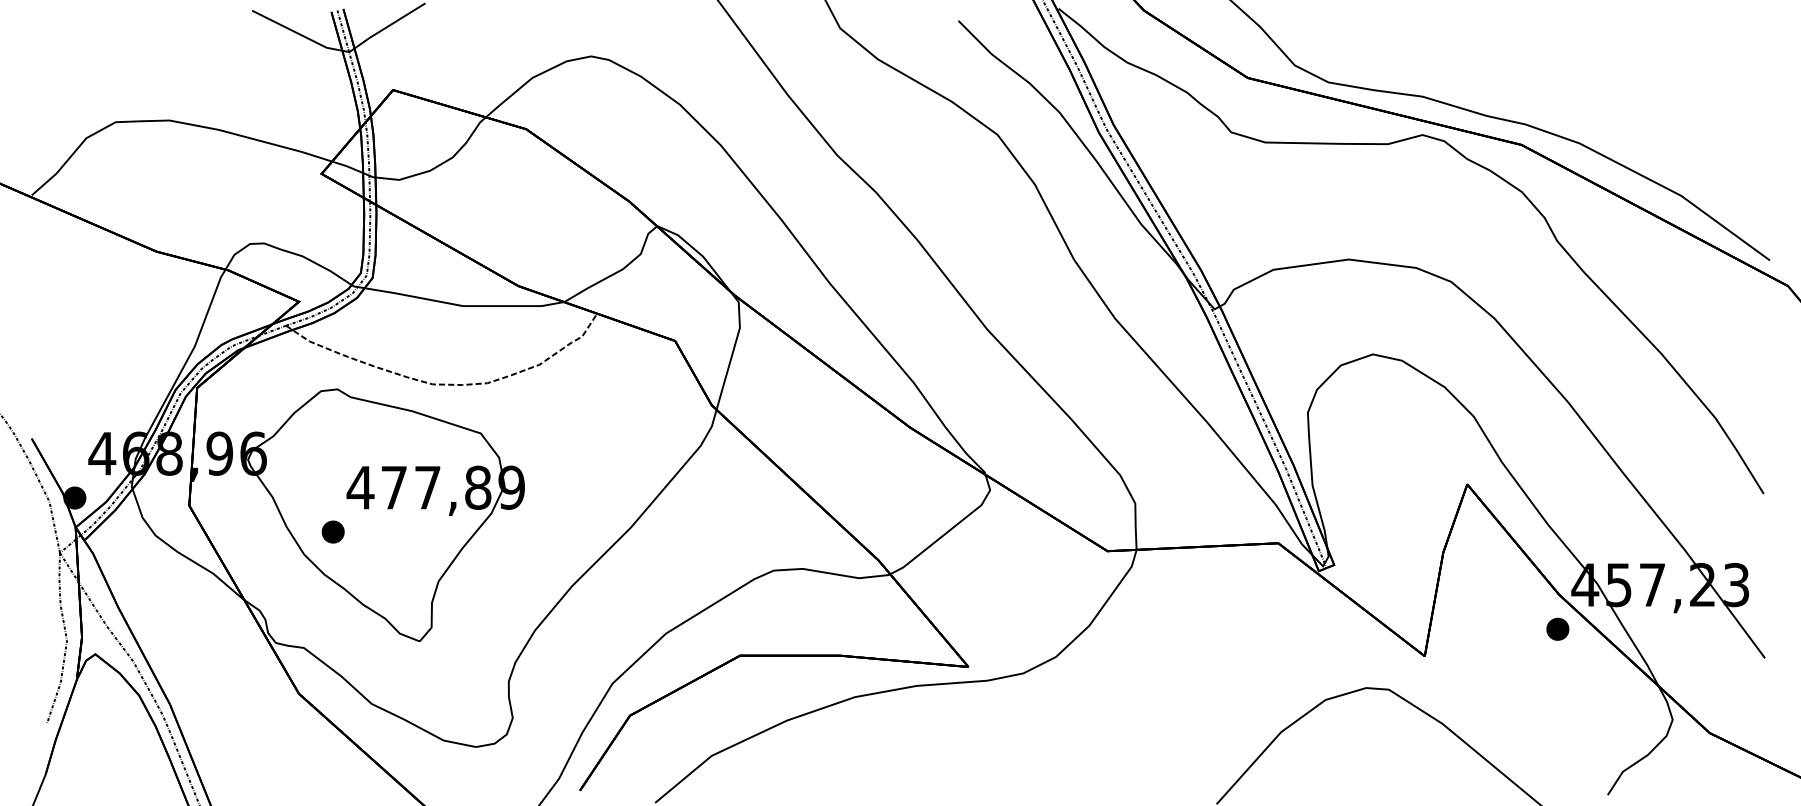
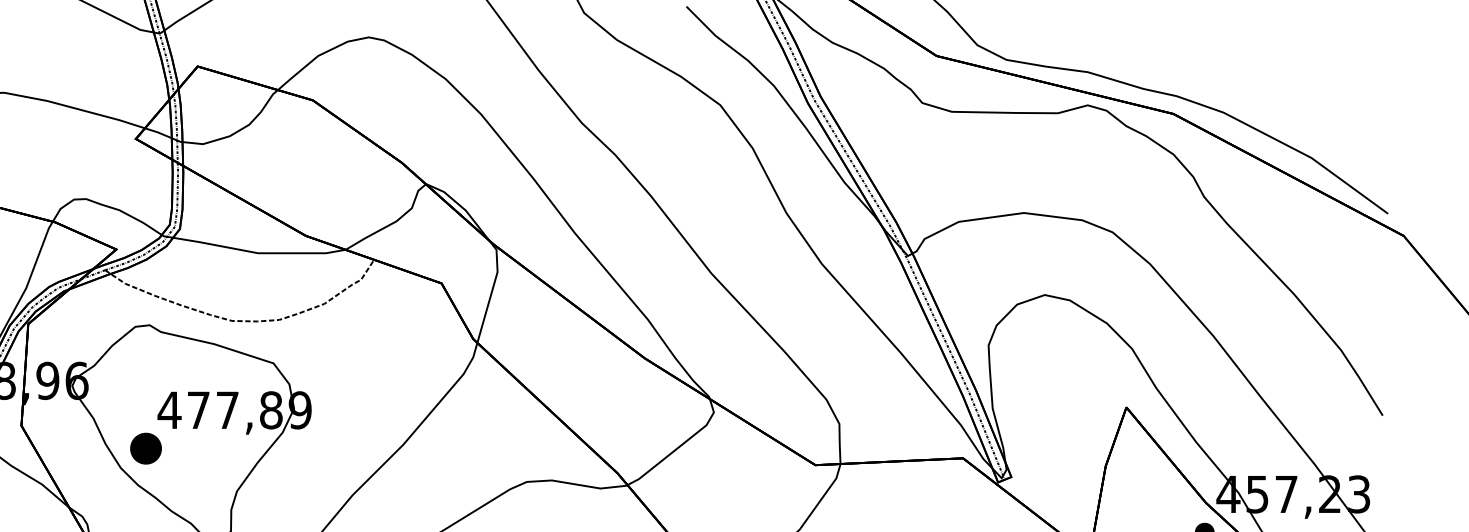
part: (332, 531) -> (145, 448), size x1.6

